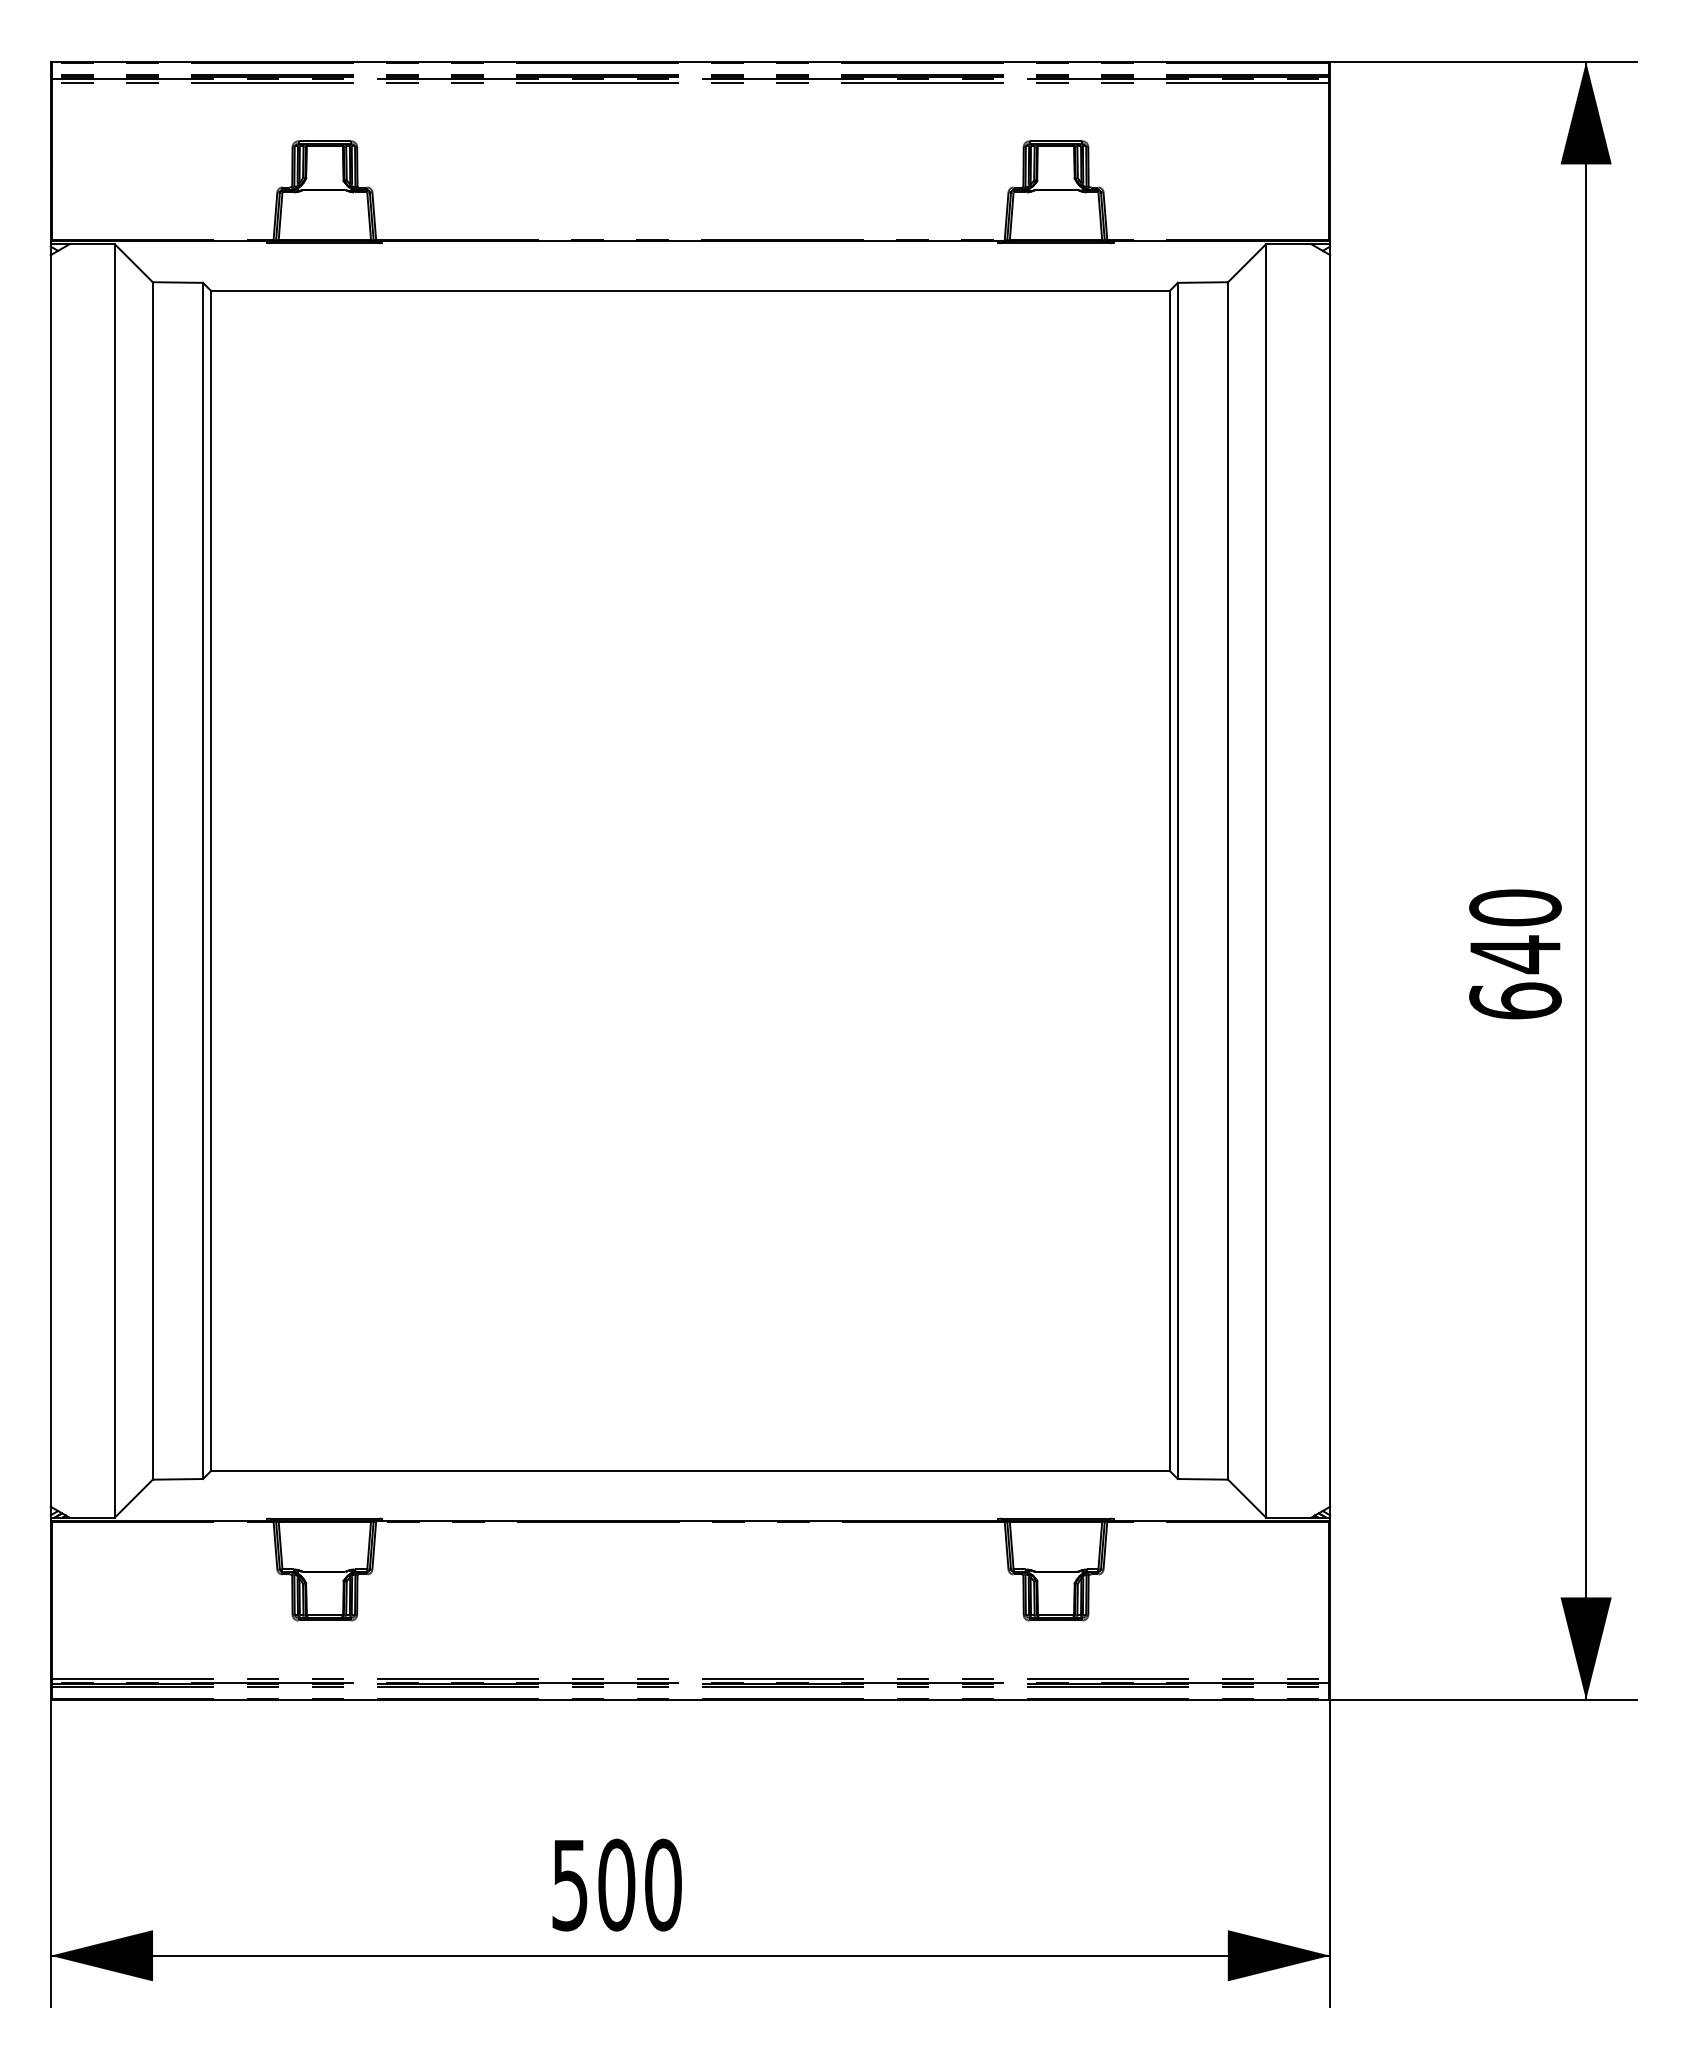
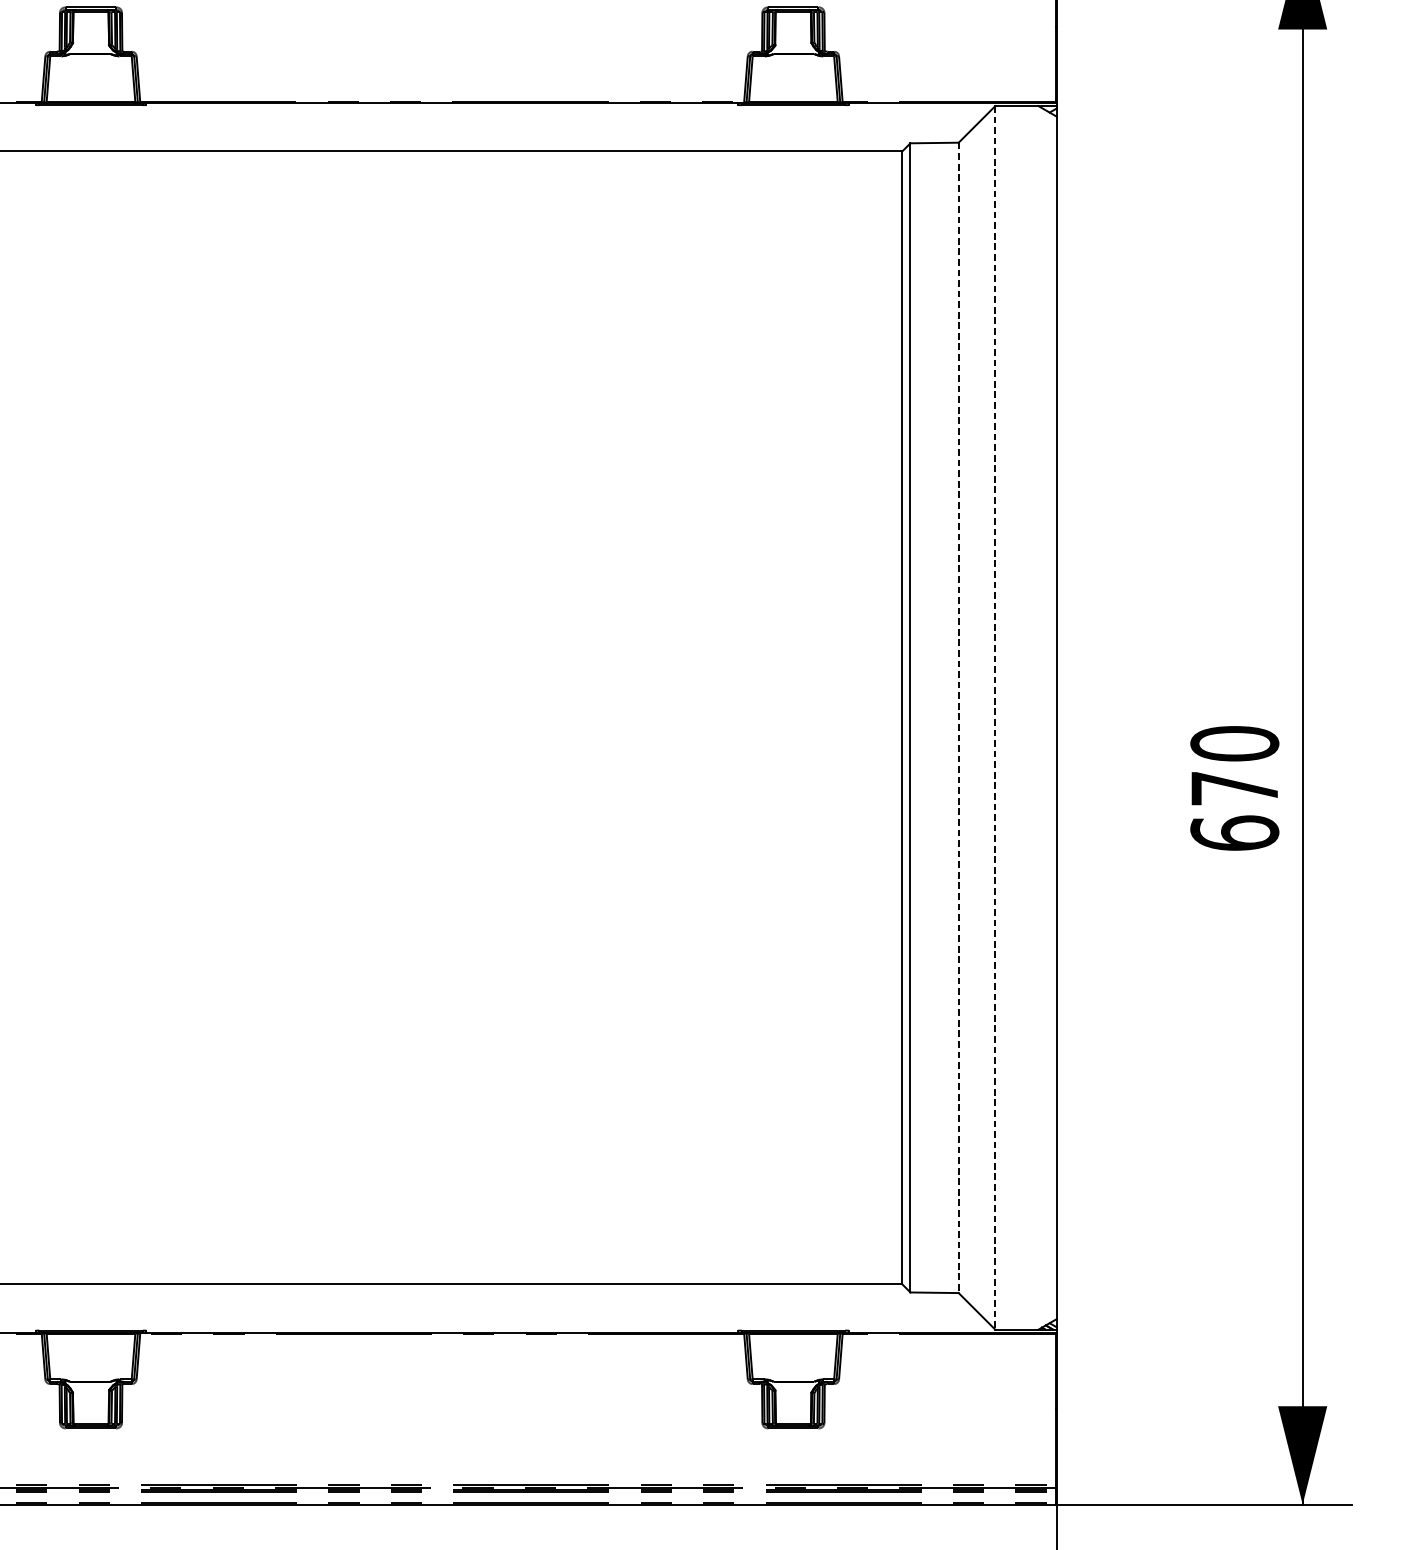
line: (1228, 880) -> (959, 717), solid -> dashed
line: (1266, 880) -> (995, 717), solid -> dashed
text: (1515, 954) -> (1234, 788), 640 -> 670

